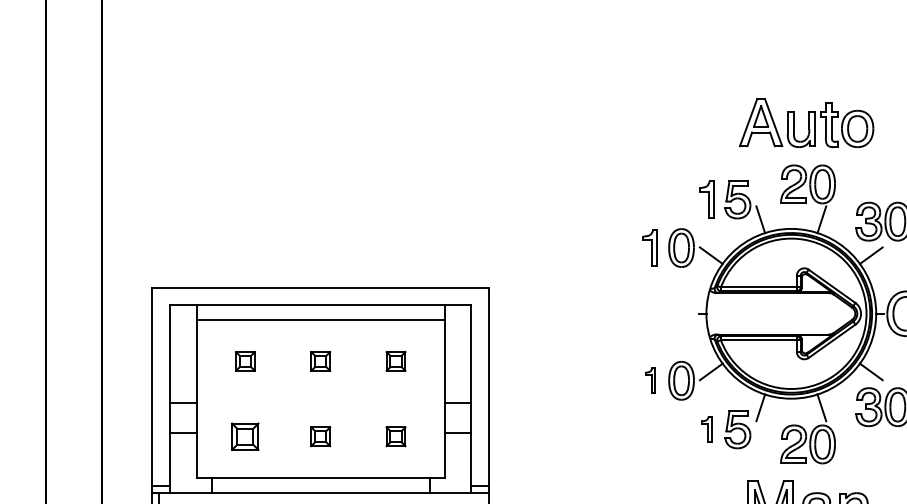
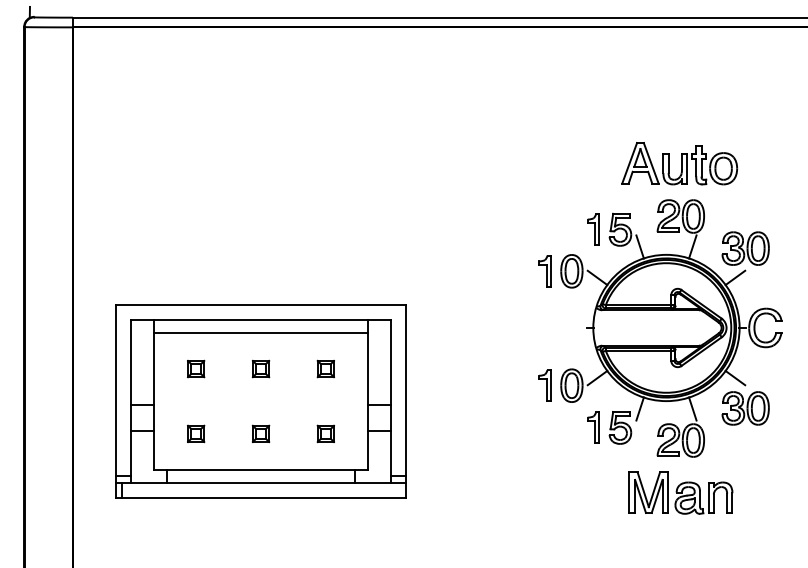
part: (649, 380) -> (544, 385), size x1.43
part: (706, 429) -> (593, 427), size x1.43
part: (245, 436) -> (196, 433), size x0.71

